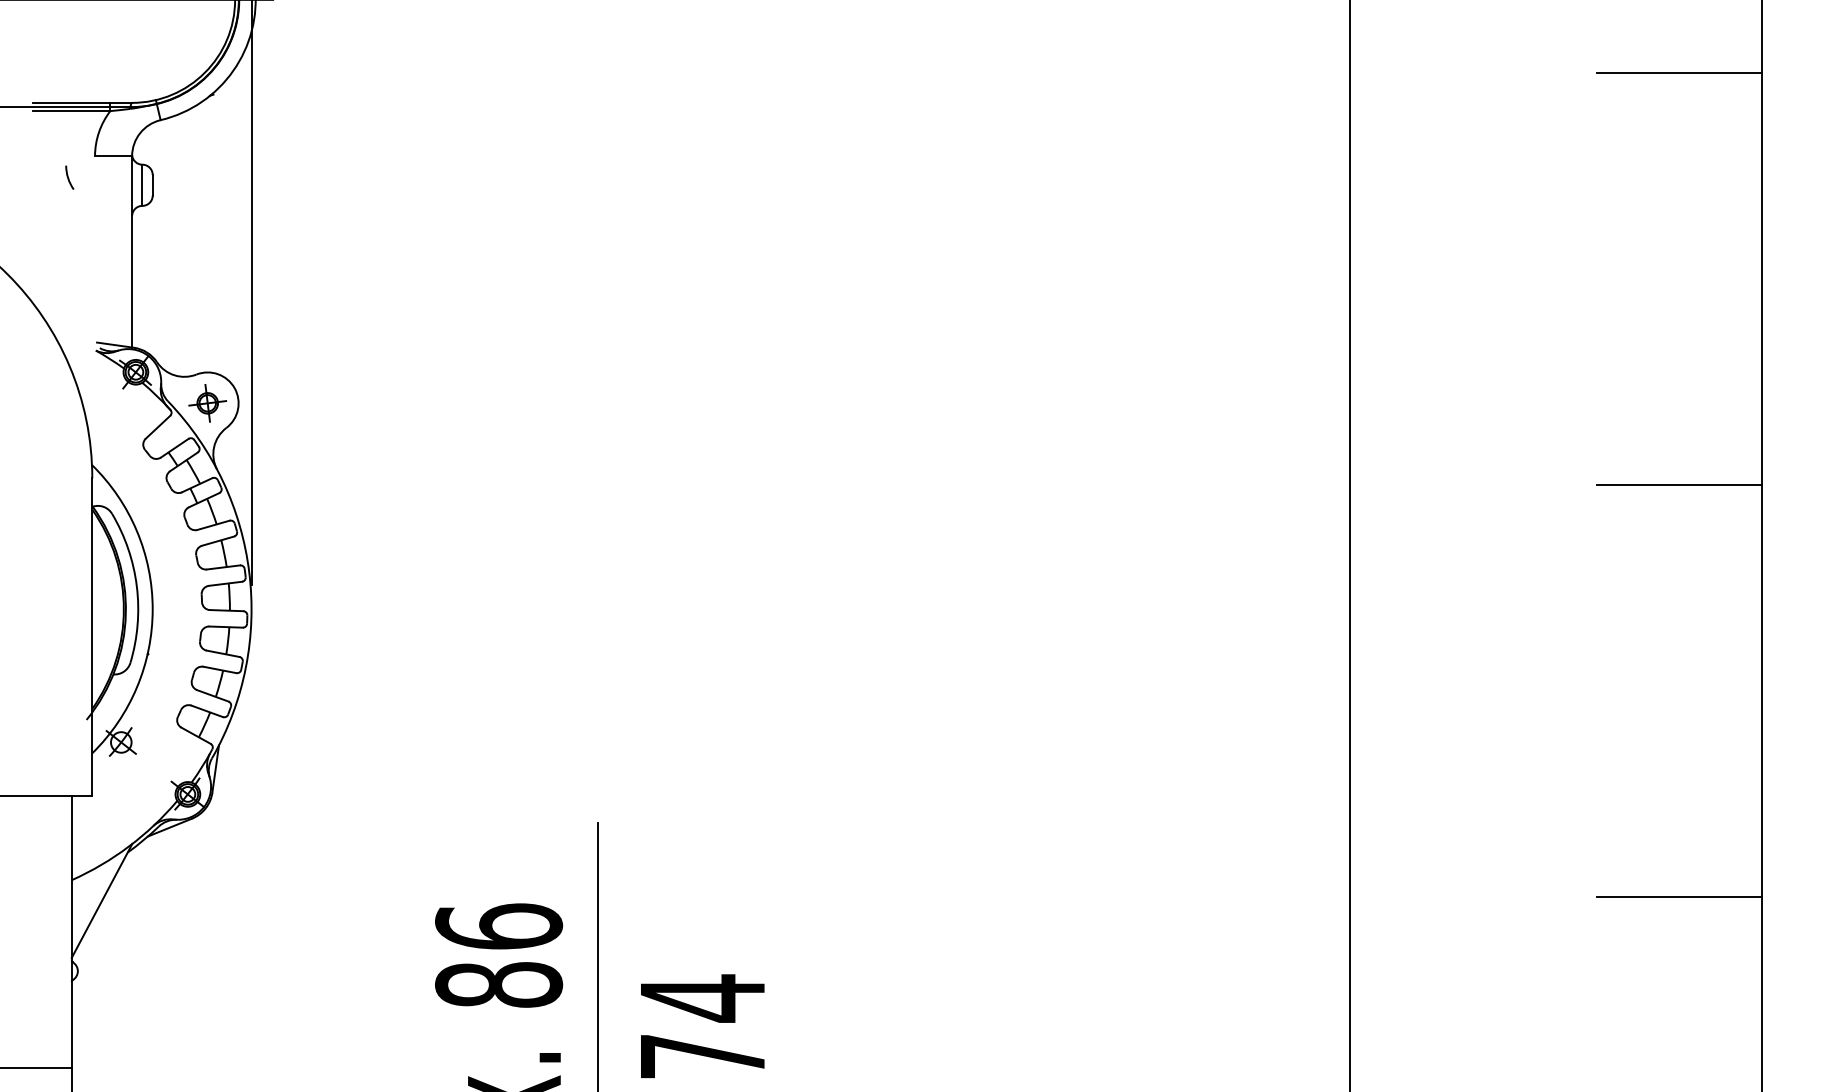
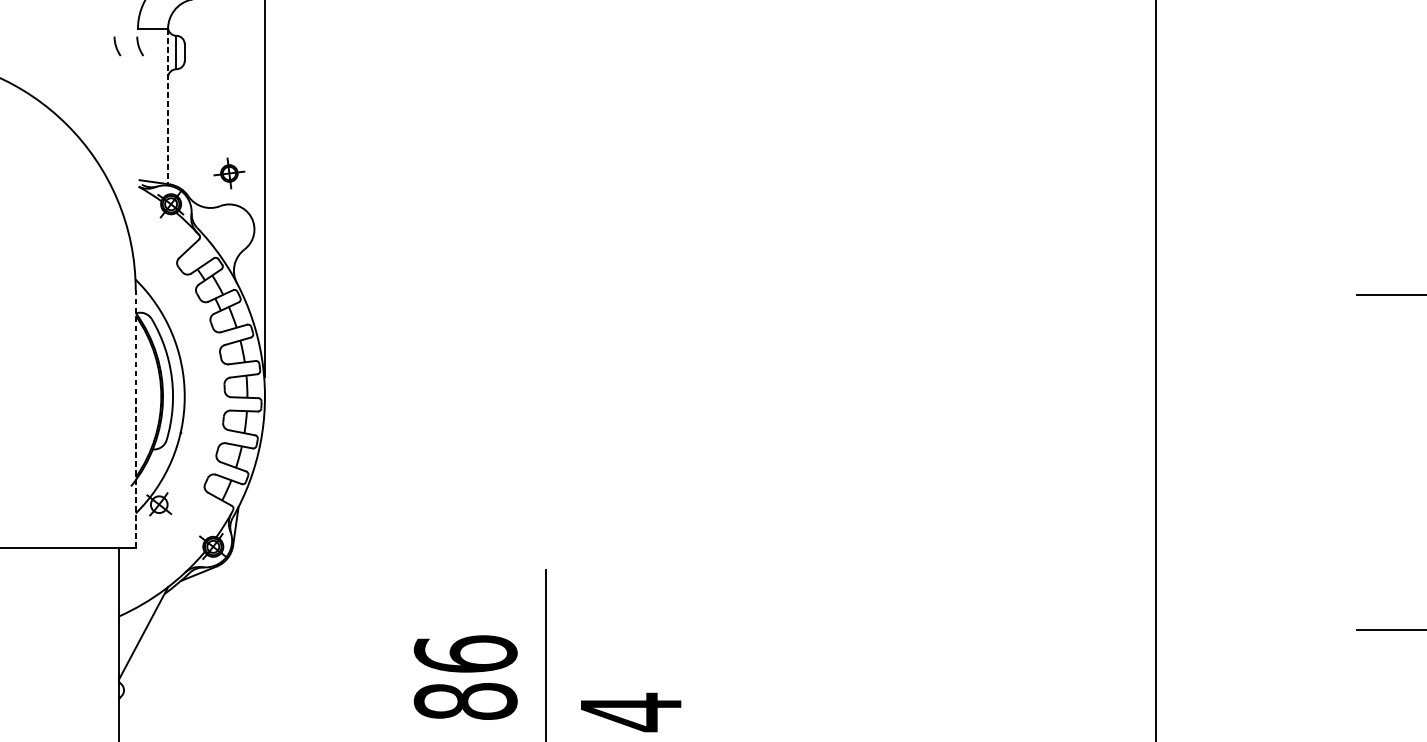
arc: (96, 177) -> (139, 46), added
line: (132, 252) -> (168, 107), solid -> dashed
part: (207, 403) -> (229, 173), moved
line: (92, 637) -> (135, 419), solid -> dashed

